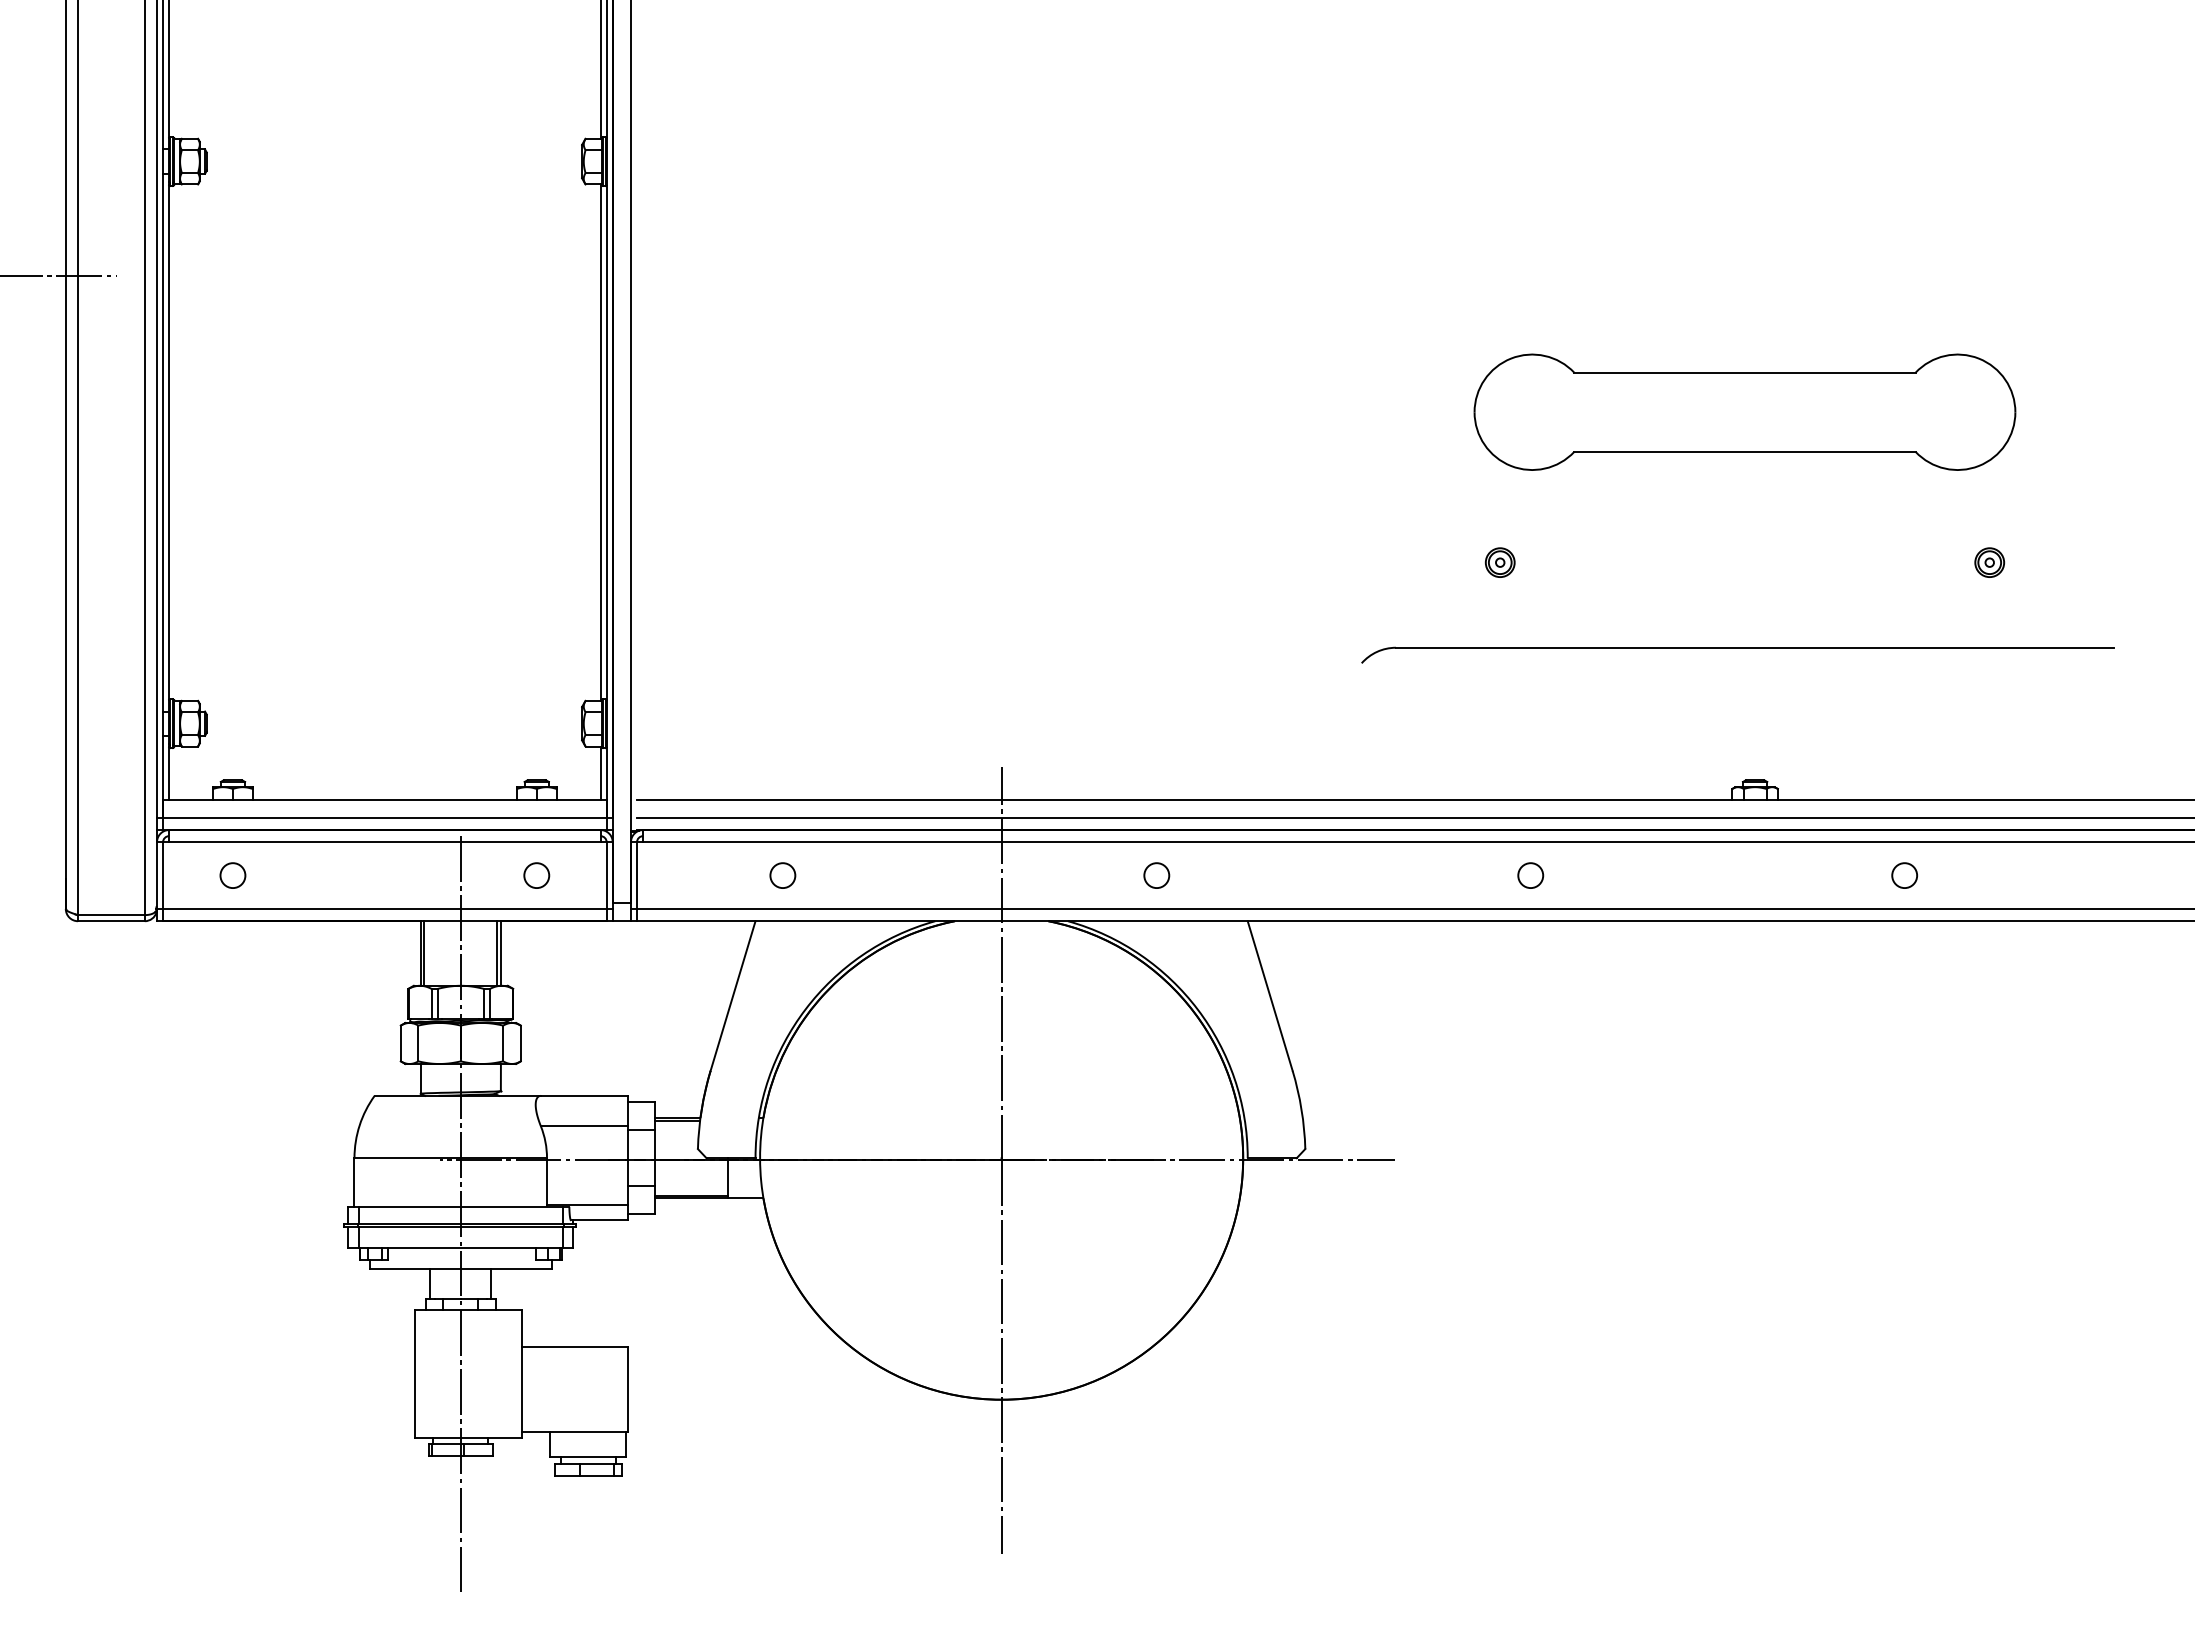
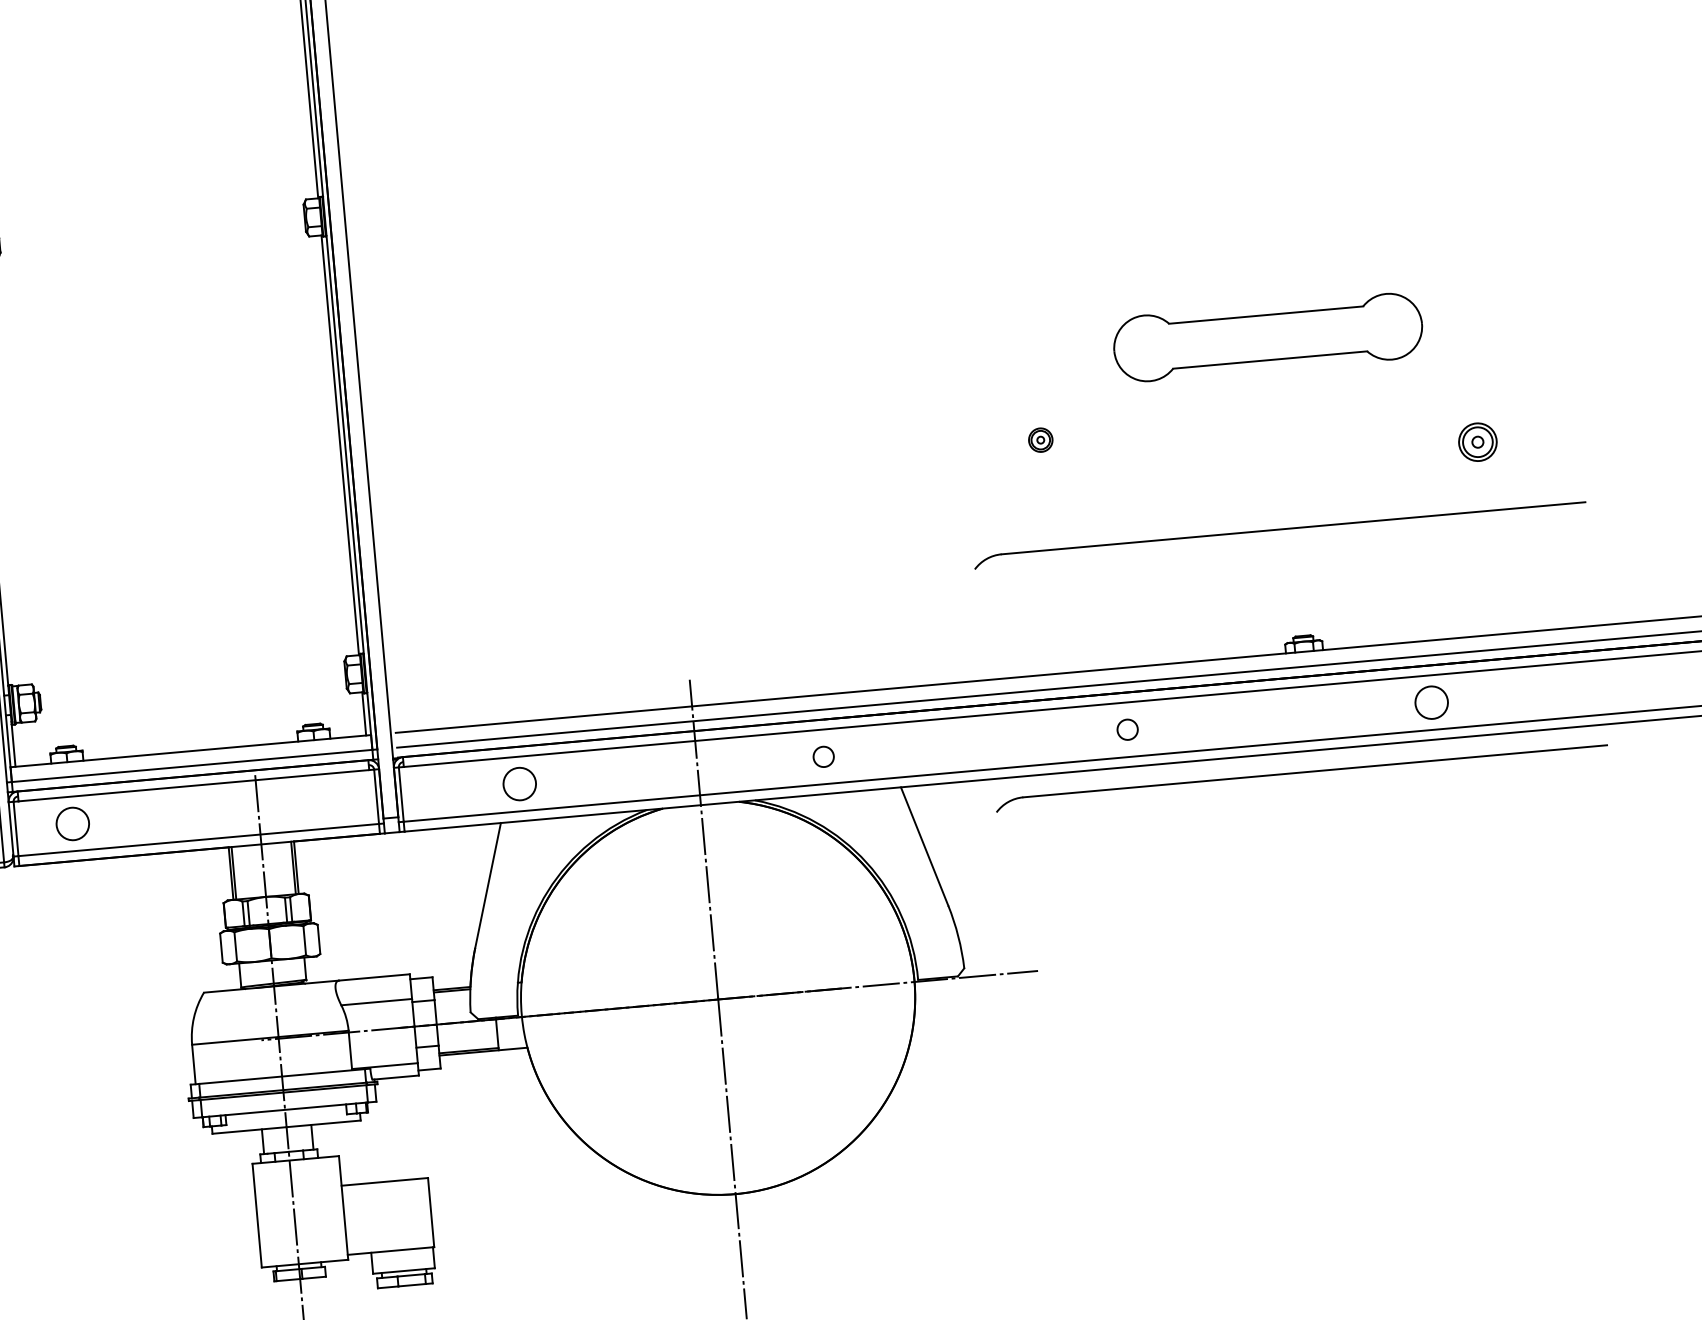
part: (1744, 411) -> (1267, 337), size x0.7
part: (1499, 562) -> (1040, 440), moved
part: (1989, 562) -> (1477, 441), size x1.6
circle: (232, 875) -> (72, 823), size x1.6
circle: (536, 875) -> (319, 801), removed
circle: (782, 875) -> (519, 783), size x1.6
circle: (1904, 875) -> (1431, 702), size x1.6
part: (1737, 953) -> (1301, 778), added

